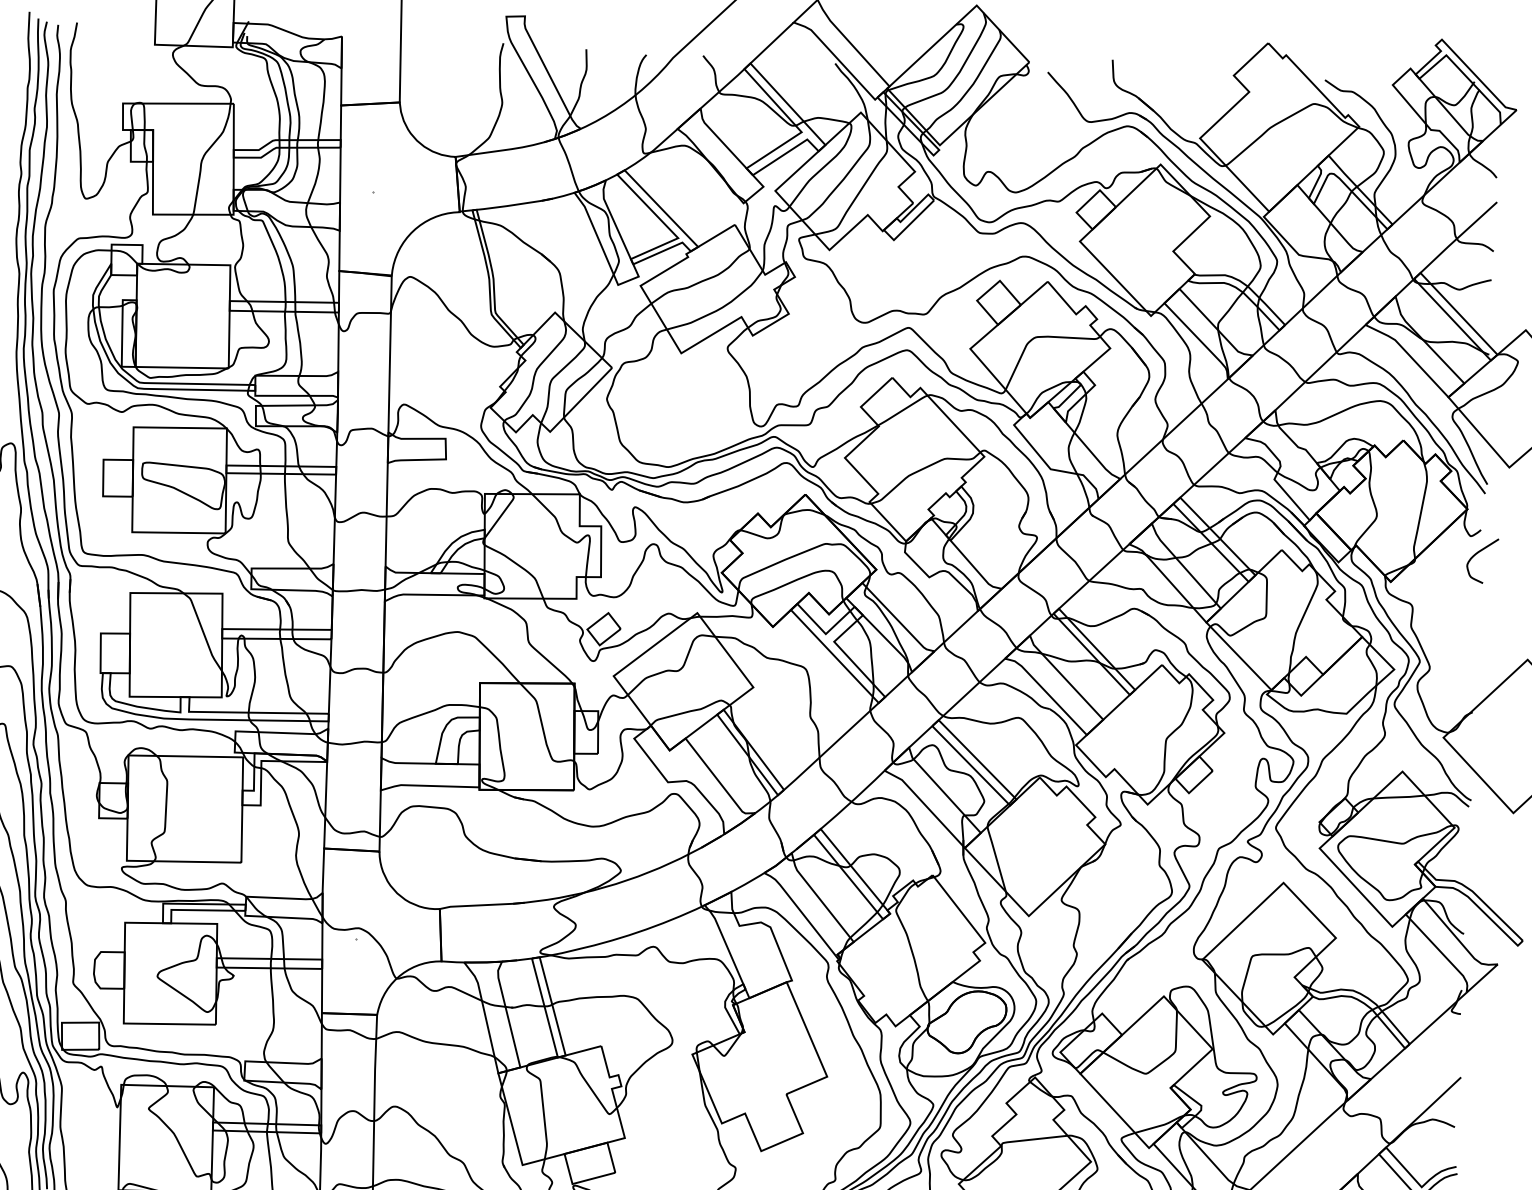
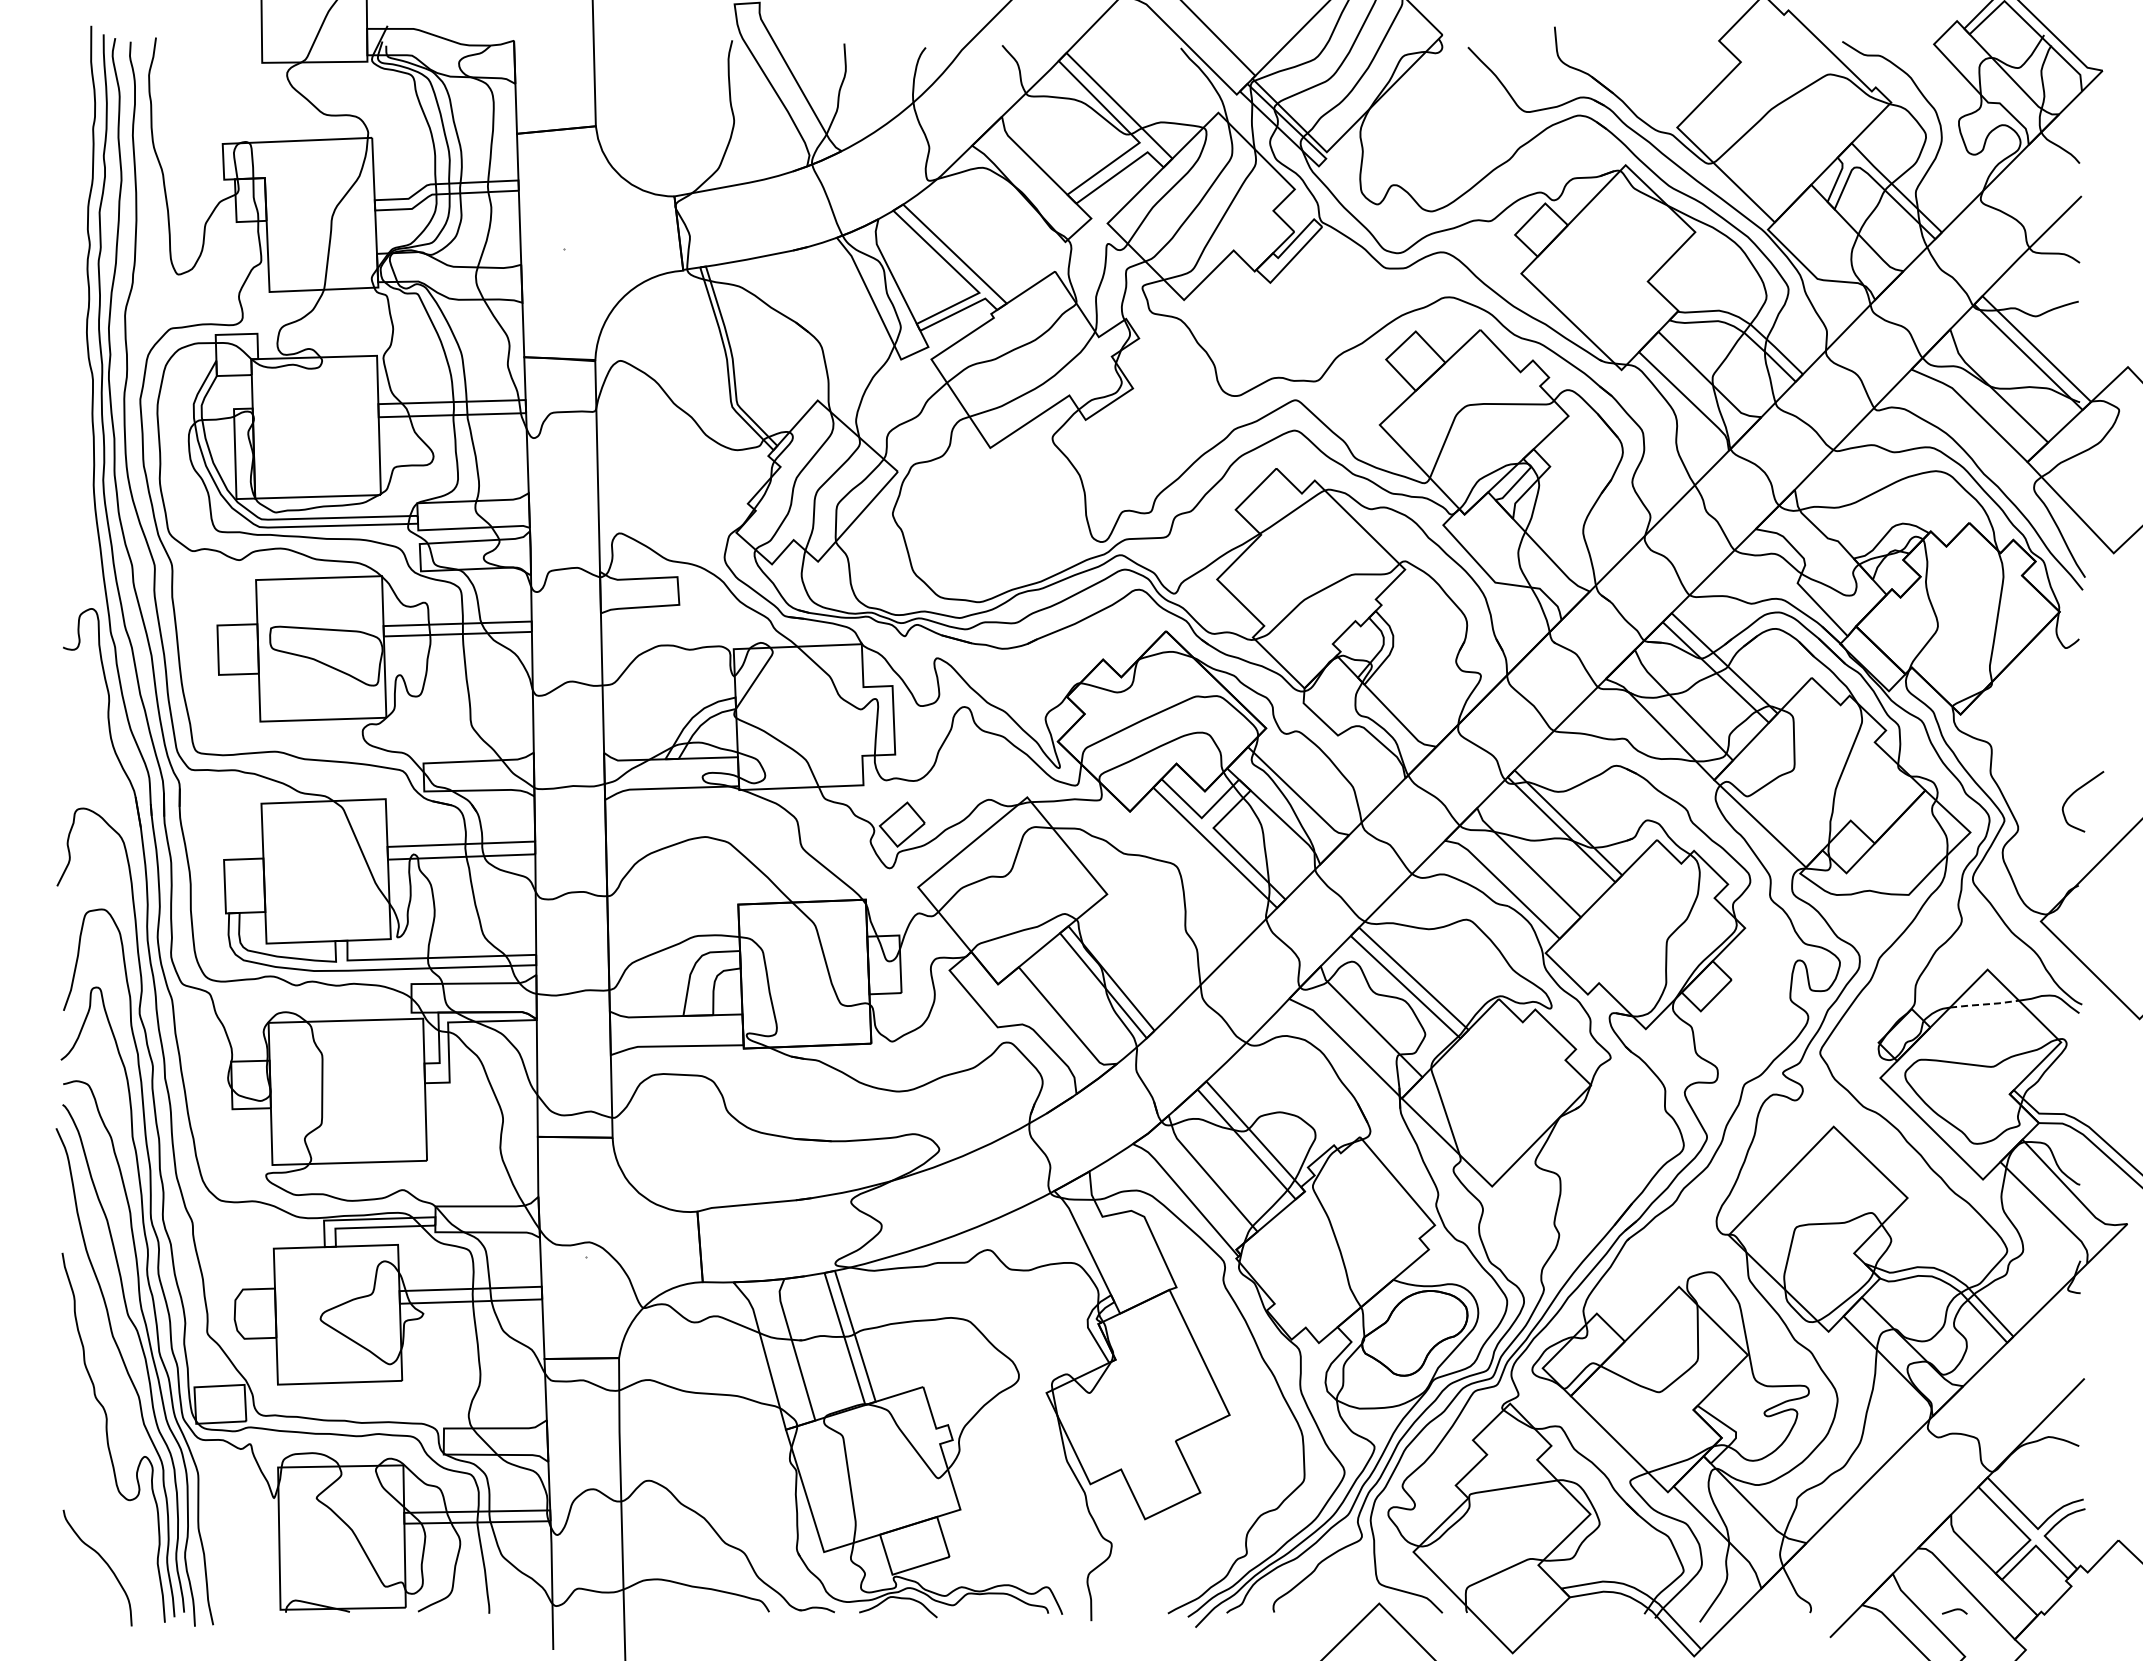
curve: (1476, 554) -> (2074, 793), moved
line: (1399, 797) -> (1985, 1004), solid -> dashed

